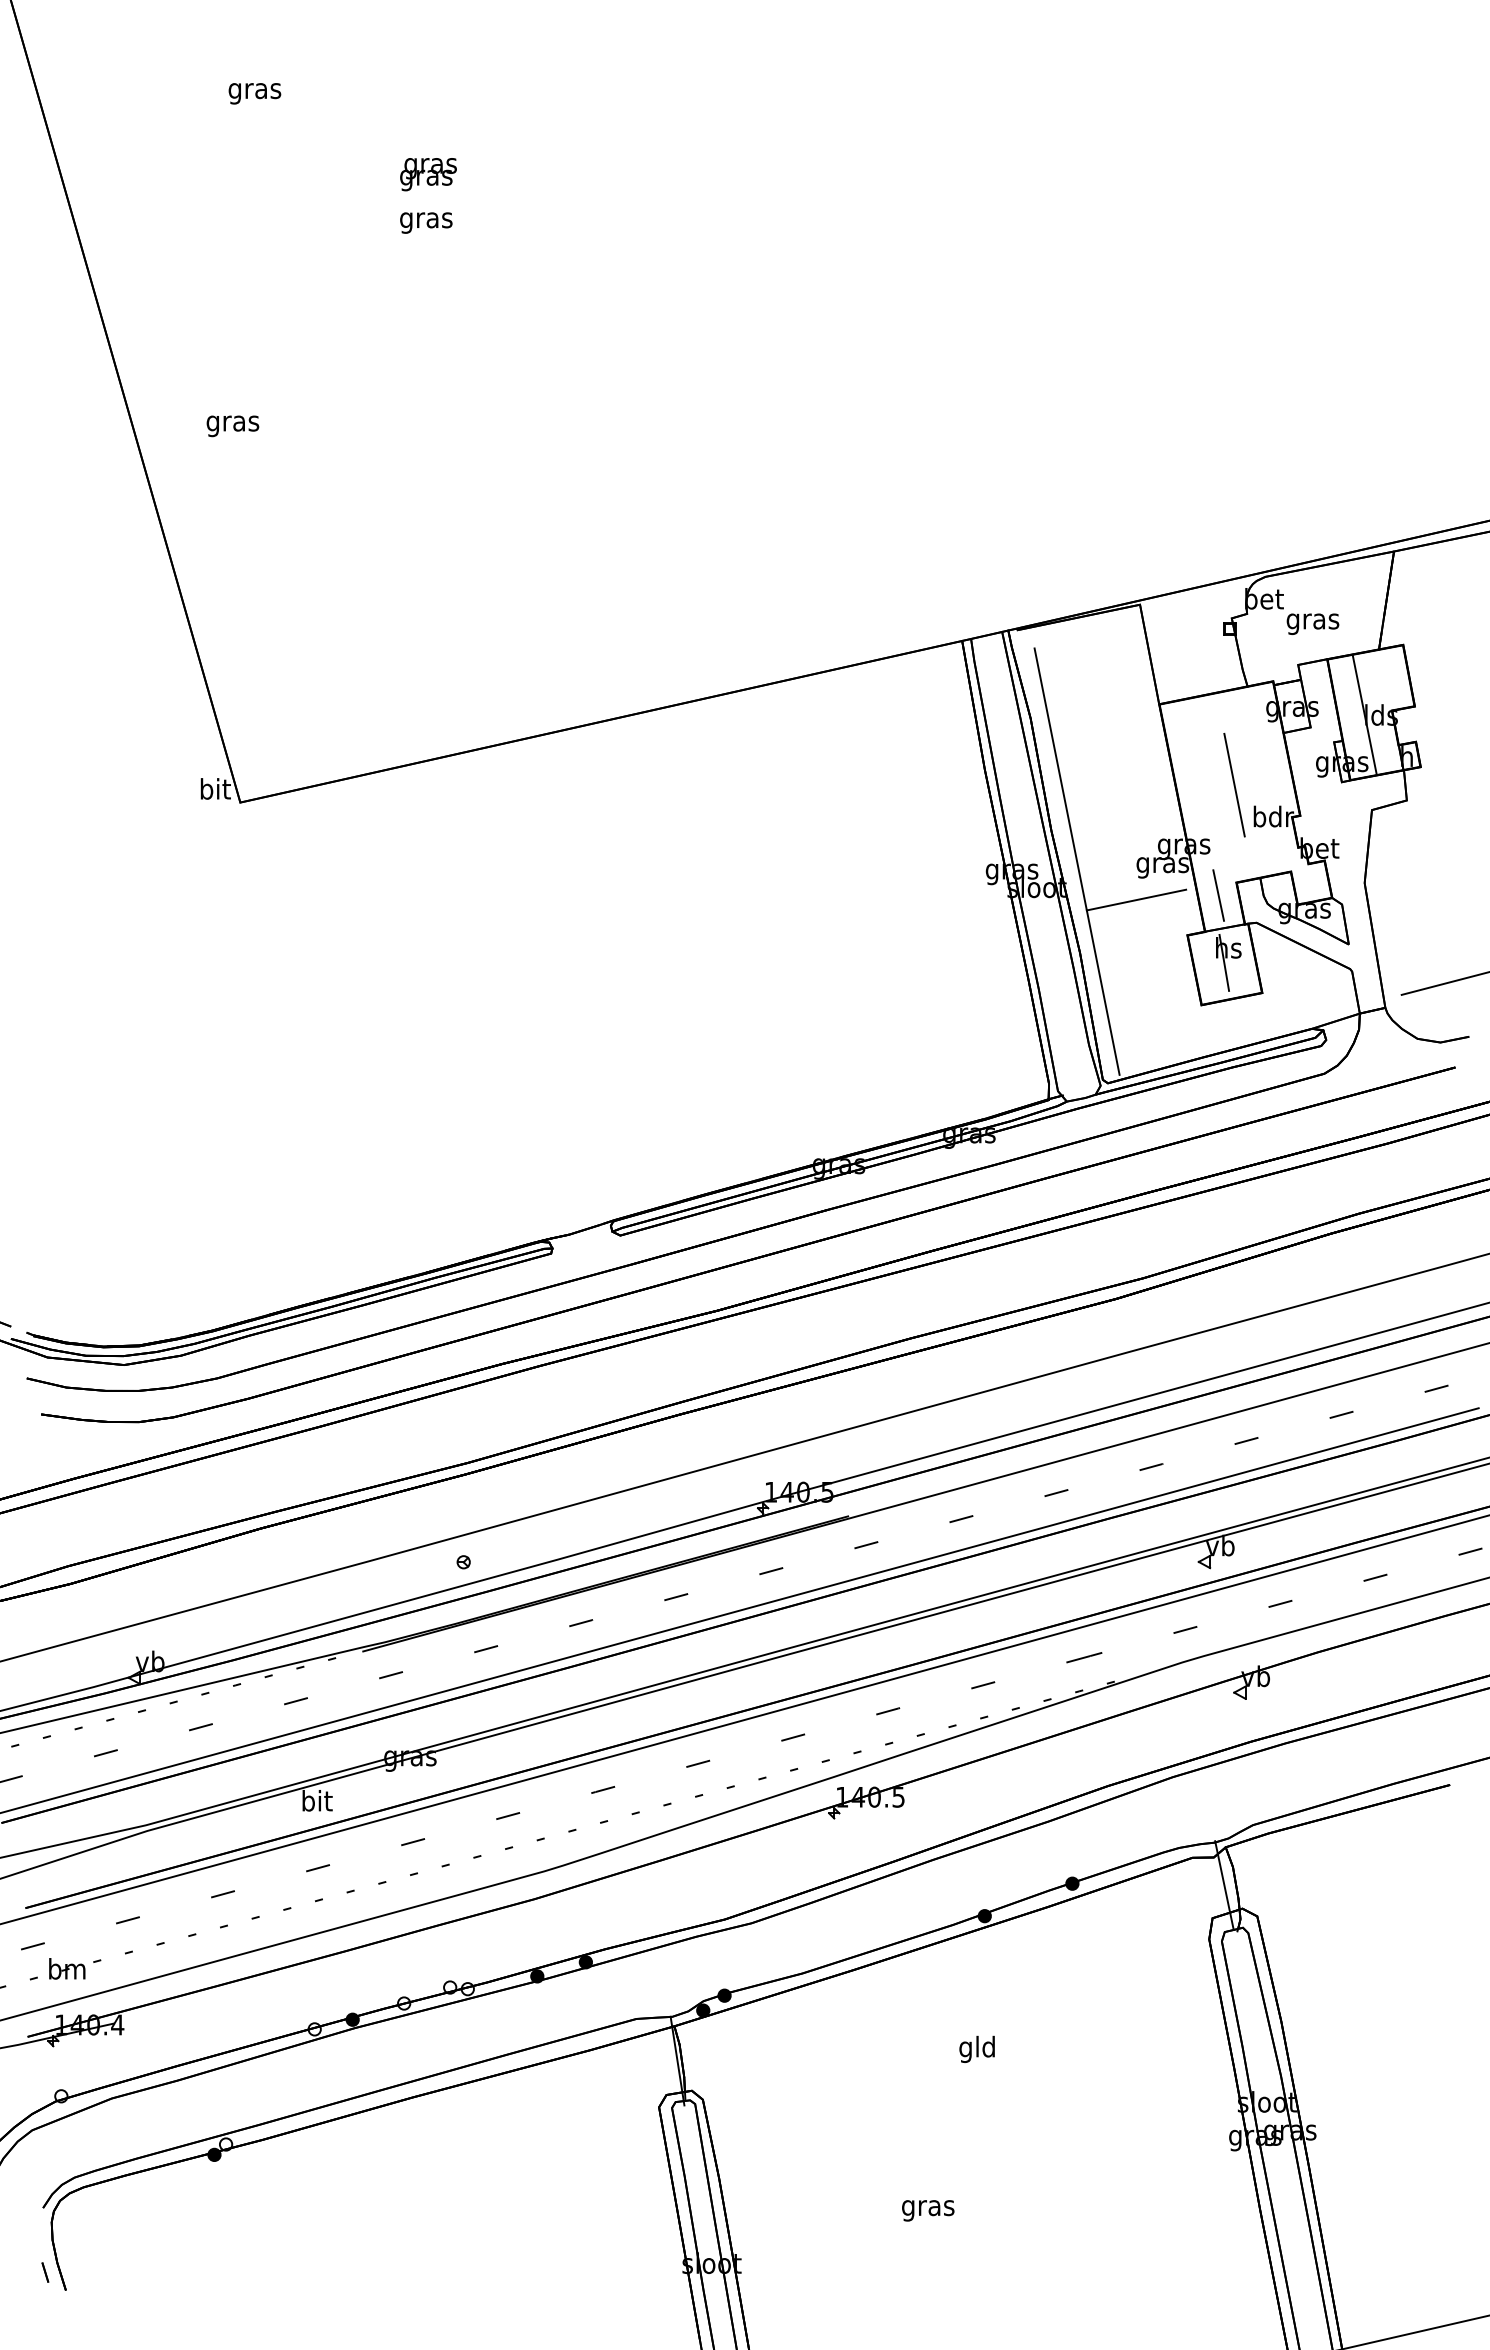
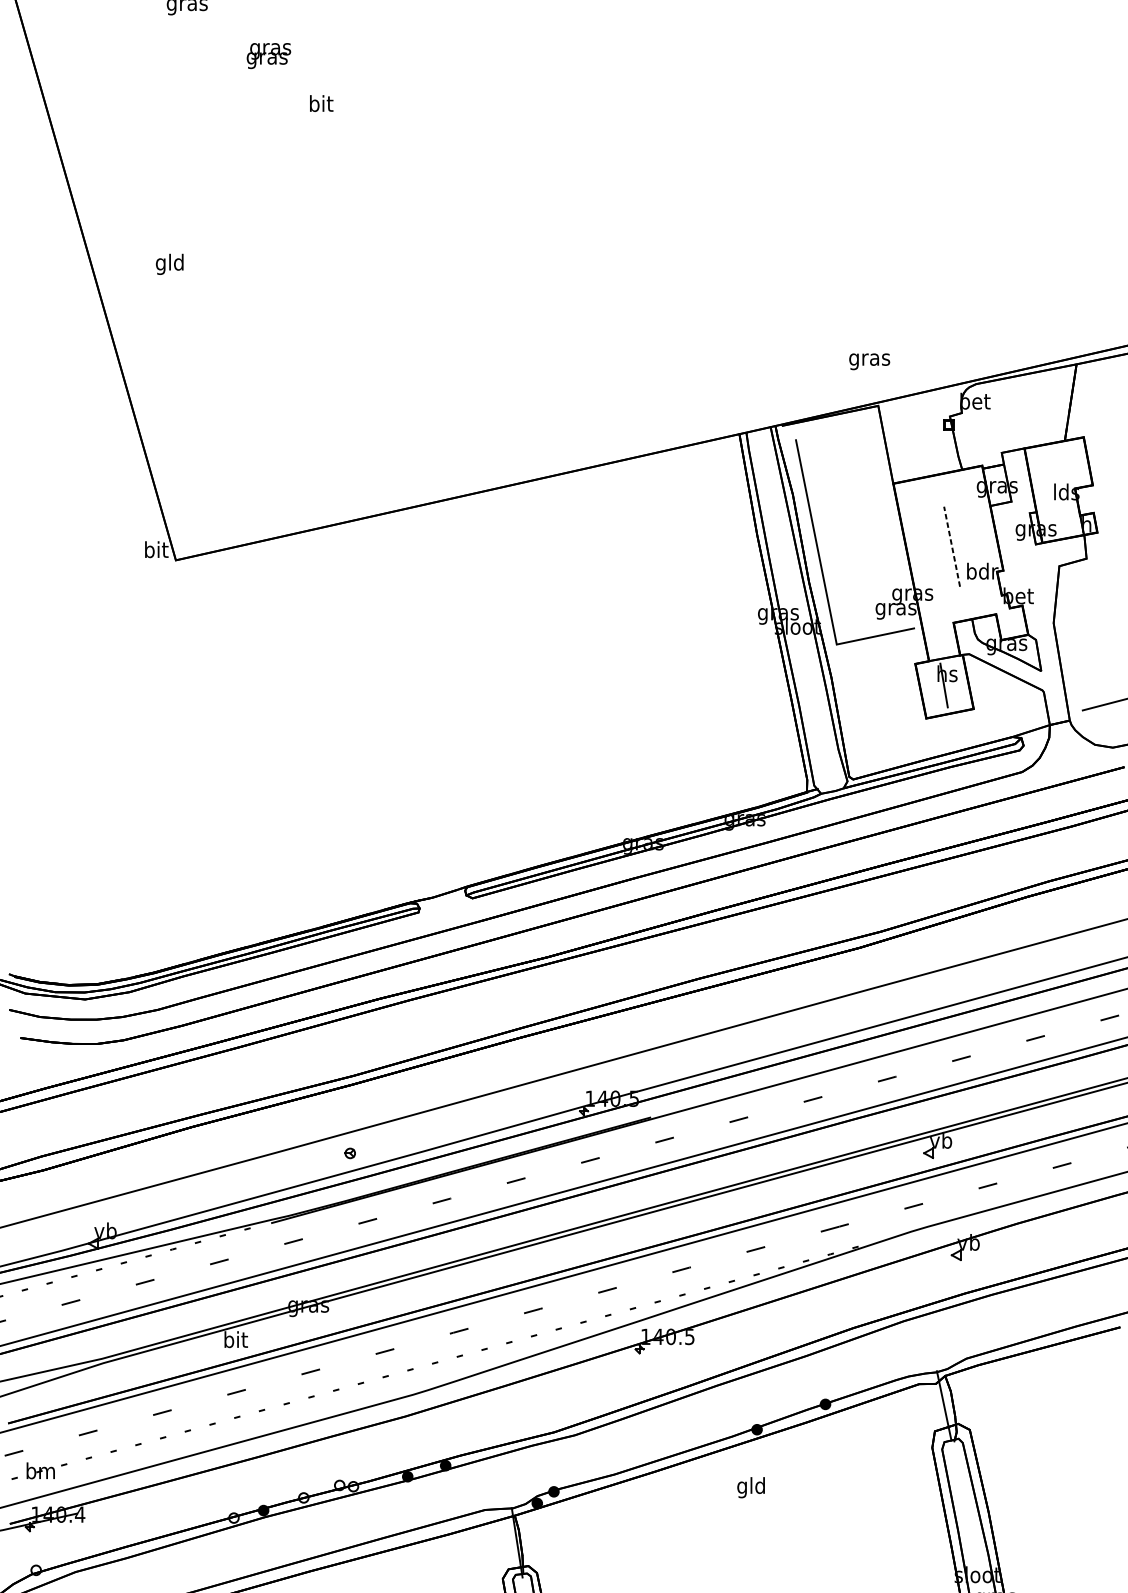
text: (428, 174) -> (268, 55), moved
text: (426, 219) -> (321, 105), gras -> bit
text: (232, 423) -> (169, 264), gras -> gld
text: (1312, 623) -> (869, 361), moved
line: (1364, 714) -> (1053, 491), removed
line: (1234, 784) -> (952, 546), solid -> dashed
line: (1218, 895) -> (939, 632), removed
line: (1102, 992) -> (848, 708), removed
text: (976, 2048) -> (750, 1486), moved

